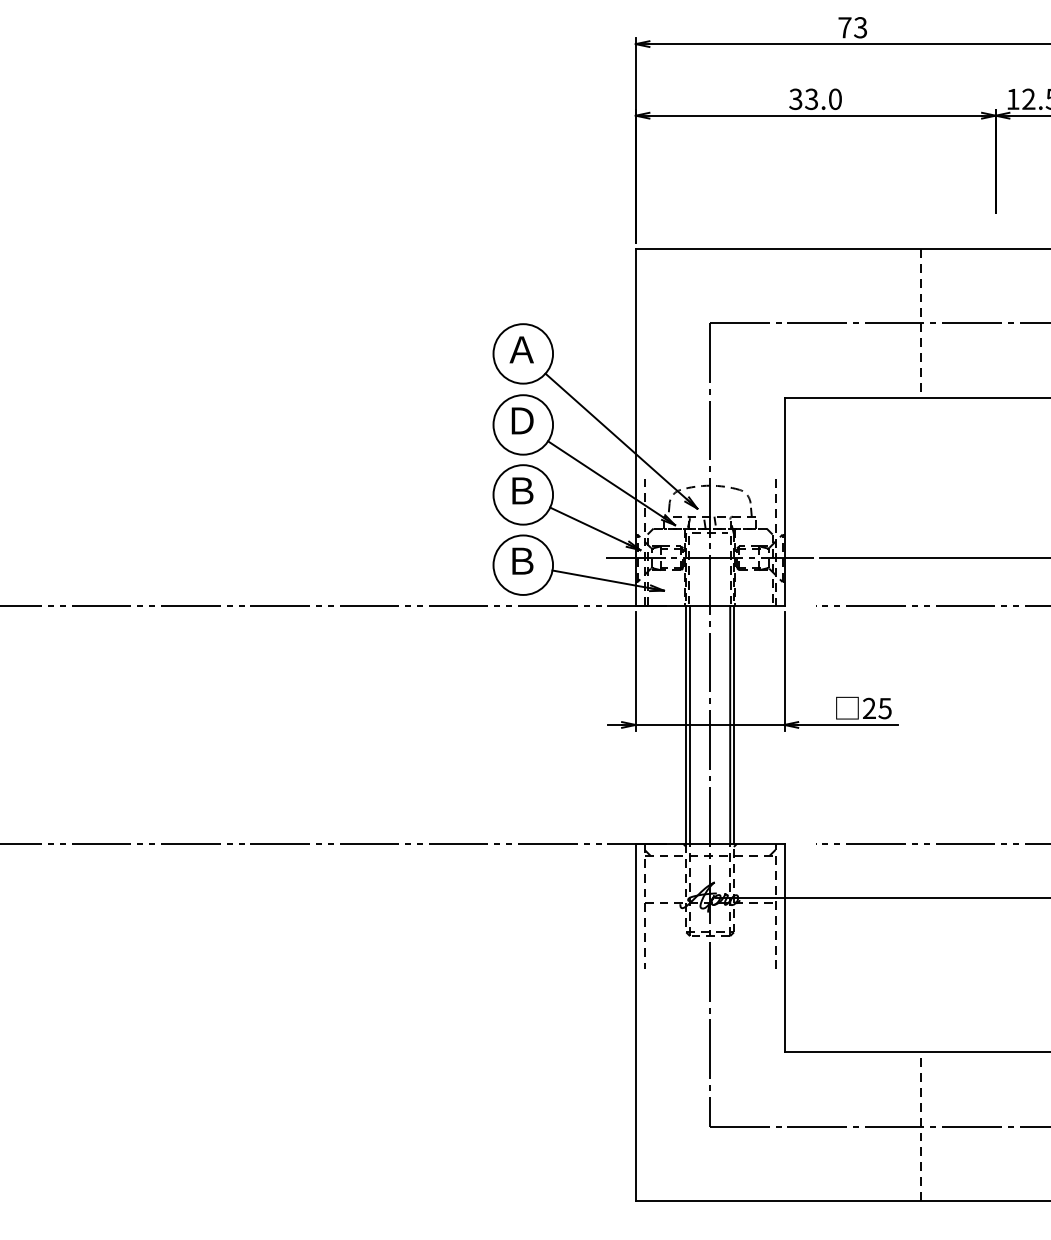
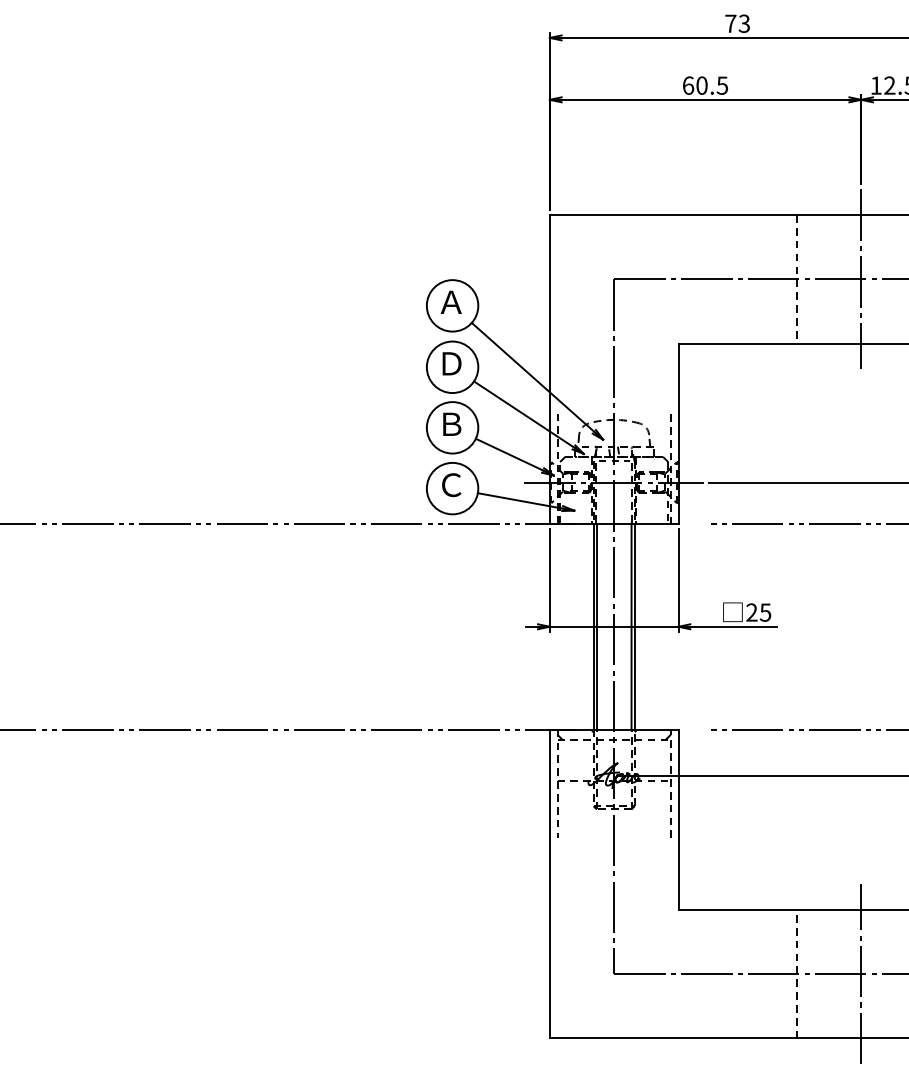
text: (815, 98) -> (705, 84), 33.0 -> 60.5
line: (995, 323) -> (861, 279), added
text: (522, 560) -> (451, 484), Ｂ -> Ｃ
line: (995, 1126) -> (861, 974), added

